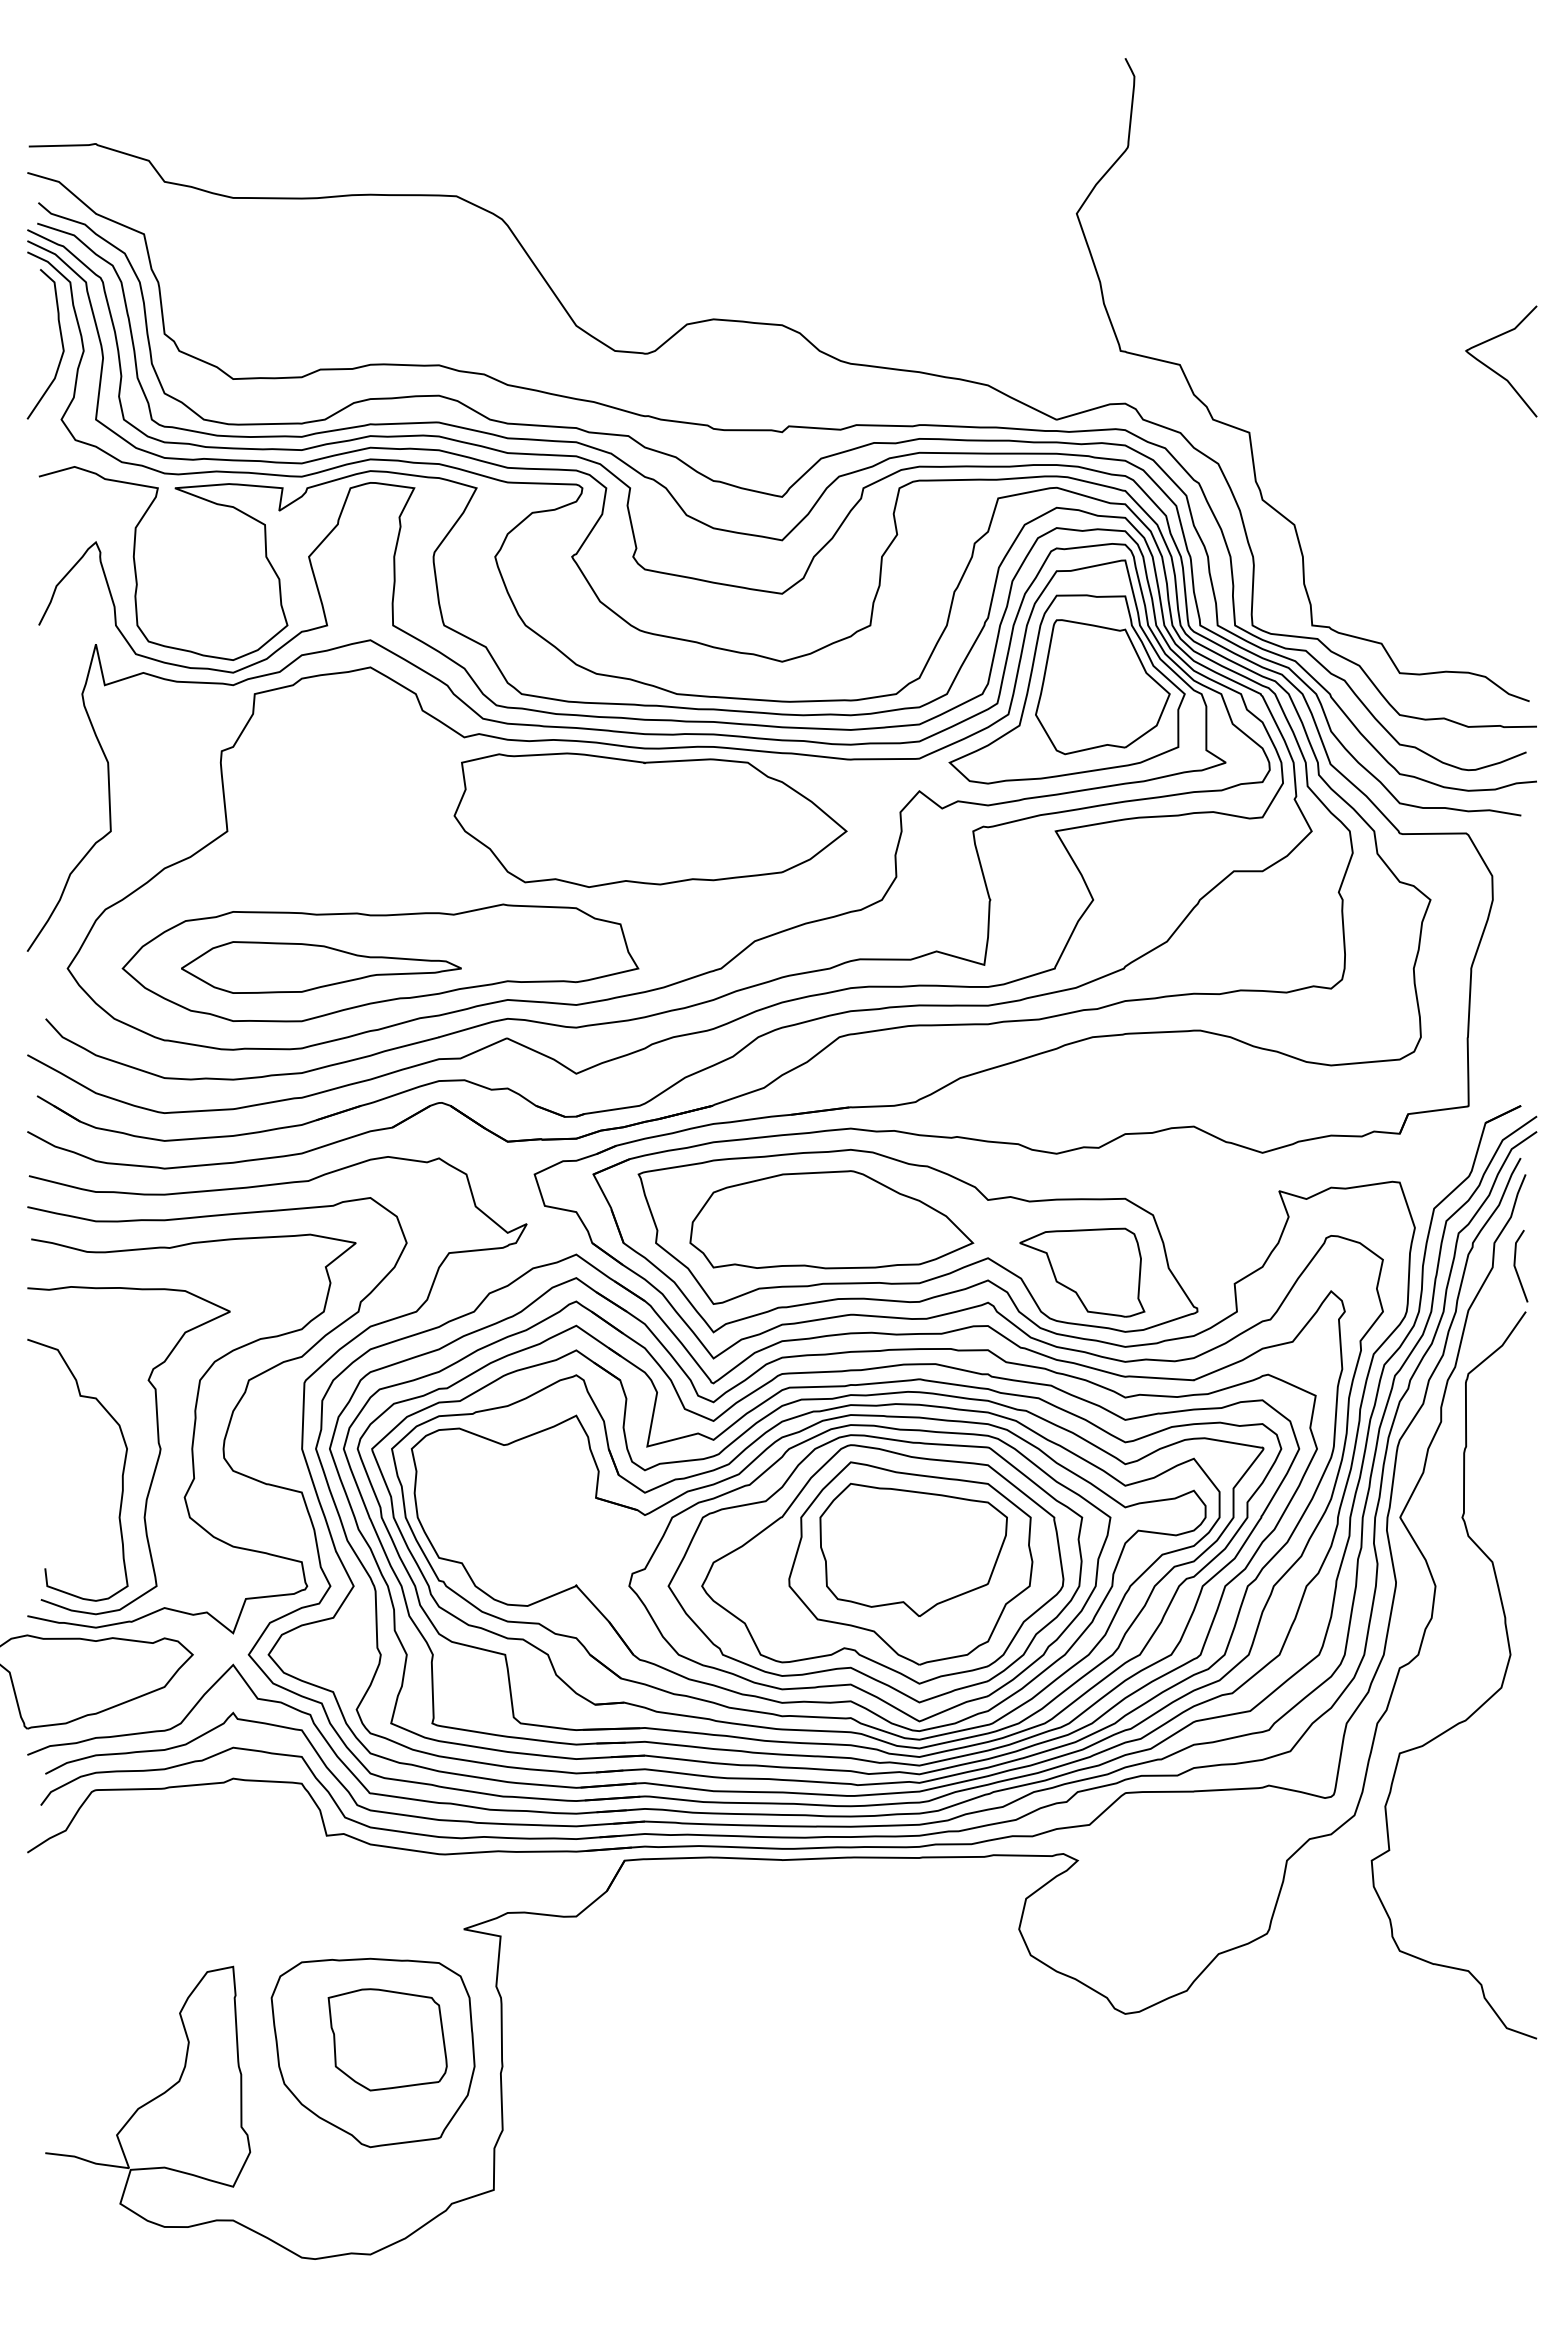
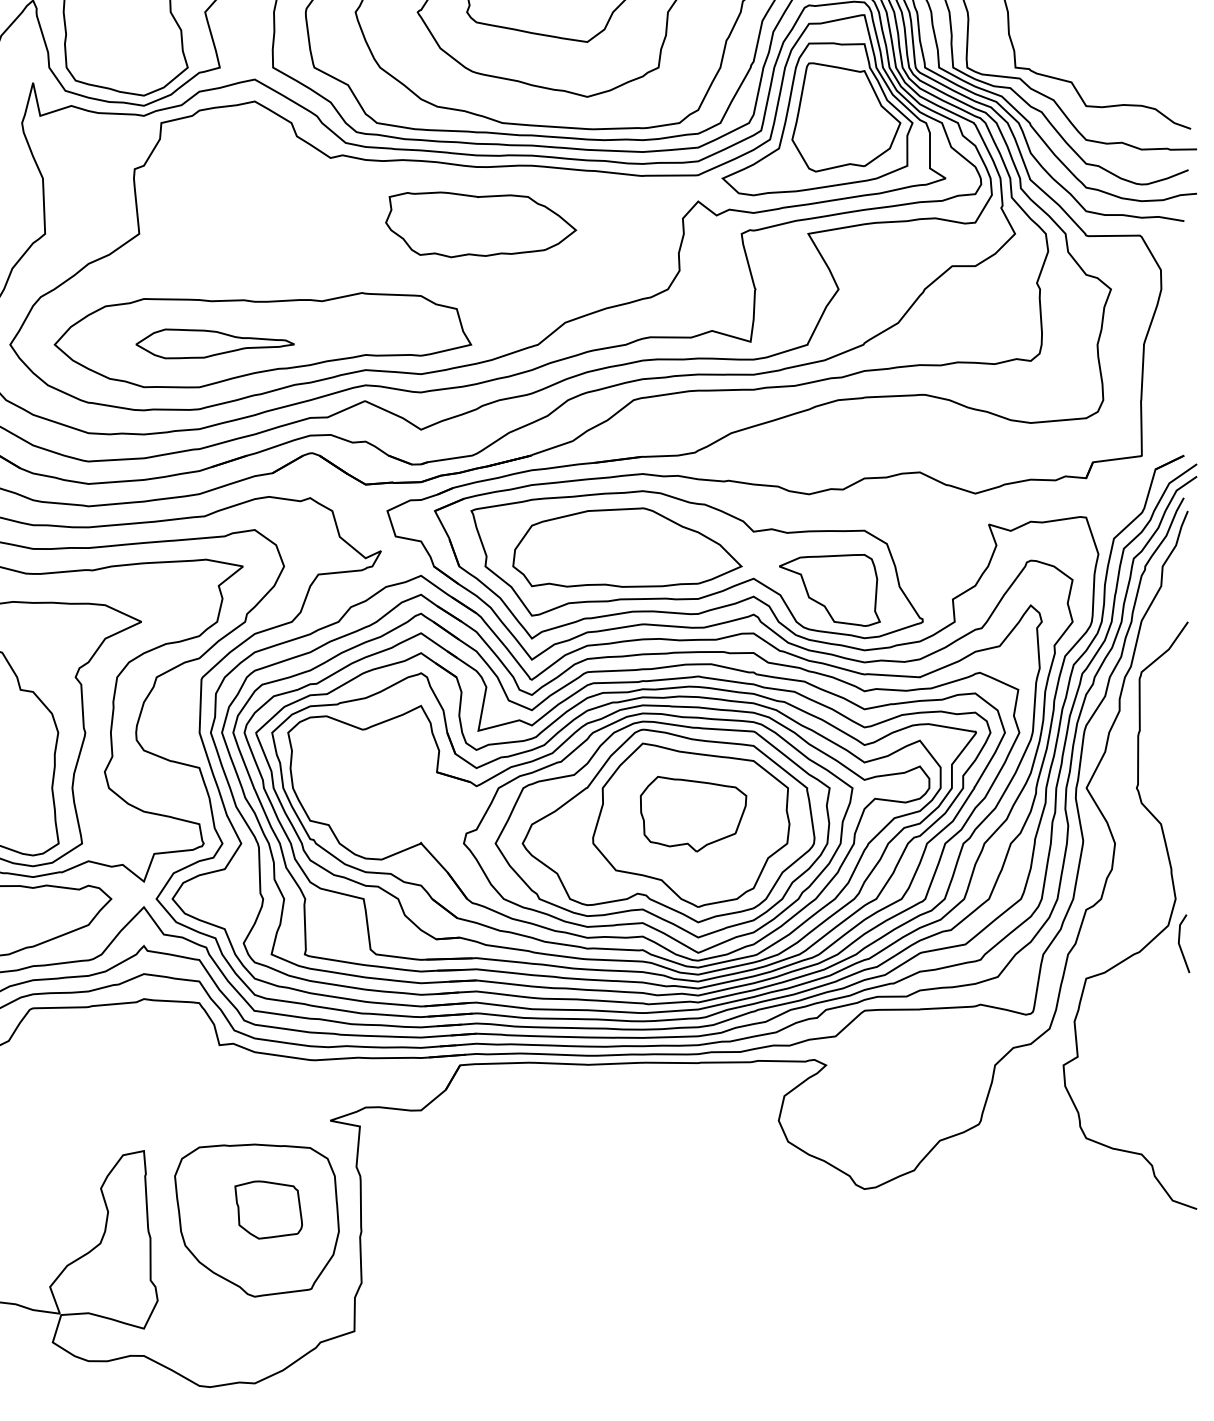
part: (650, 819) -> (481, 224), size x0.6
part: (321, 967) -> (215, 343), size x0.7
line: (1515, 1265) -> (1179, 943), moved
part: (913, 1549) -> (693, 813), size x0.7
part: (387, 2039) -> (268, 1209), size x0.7

